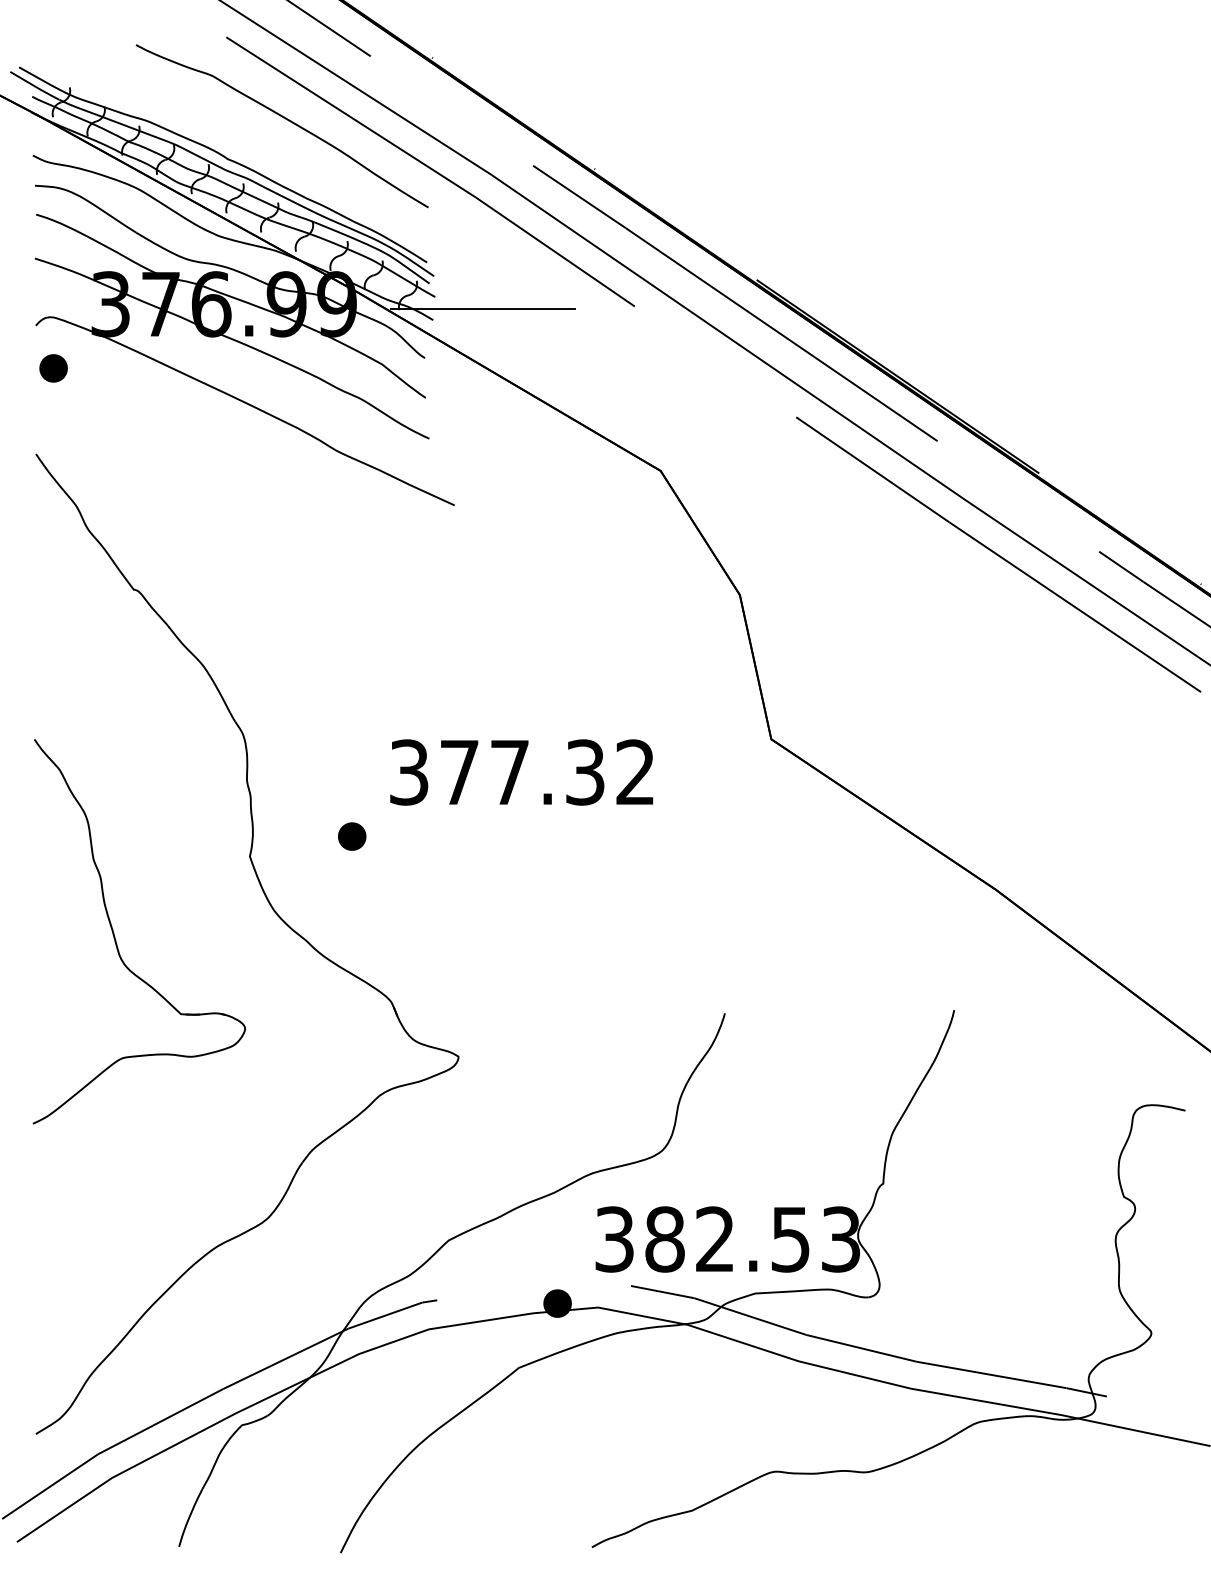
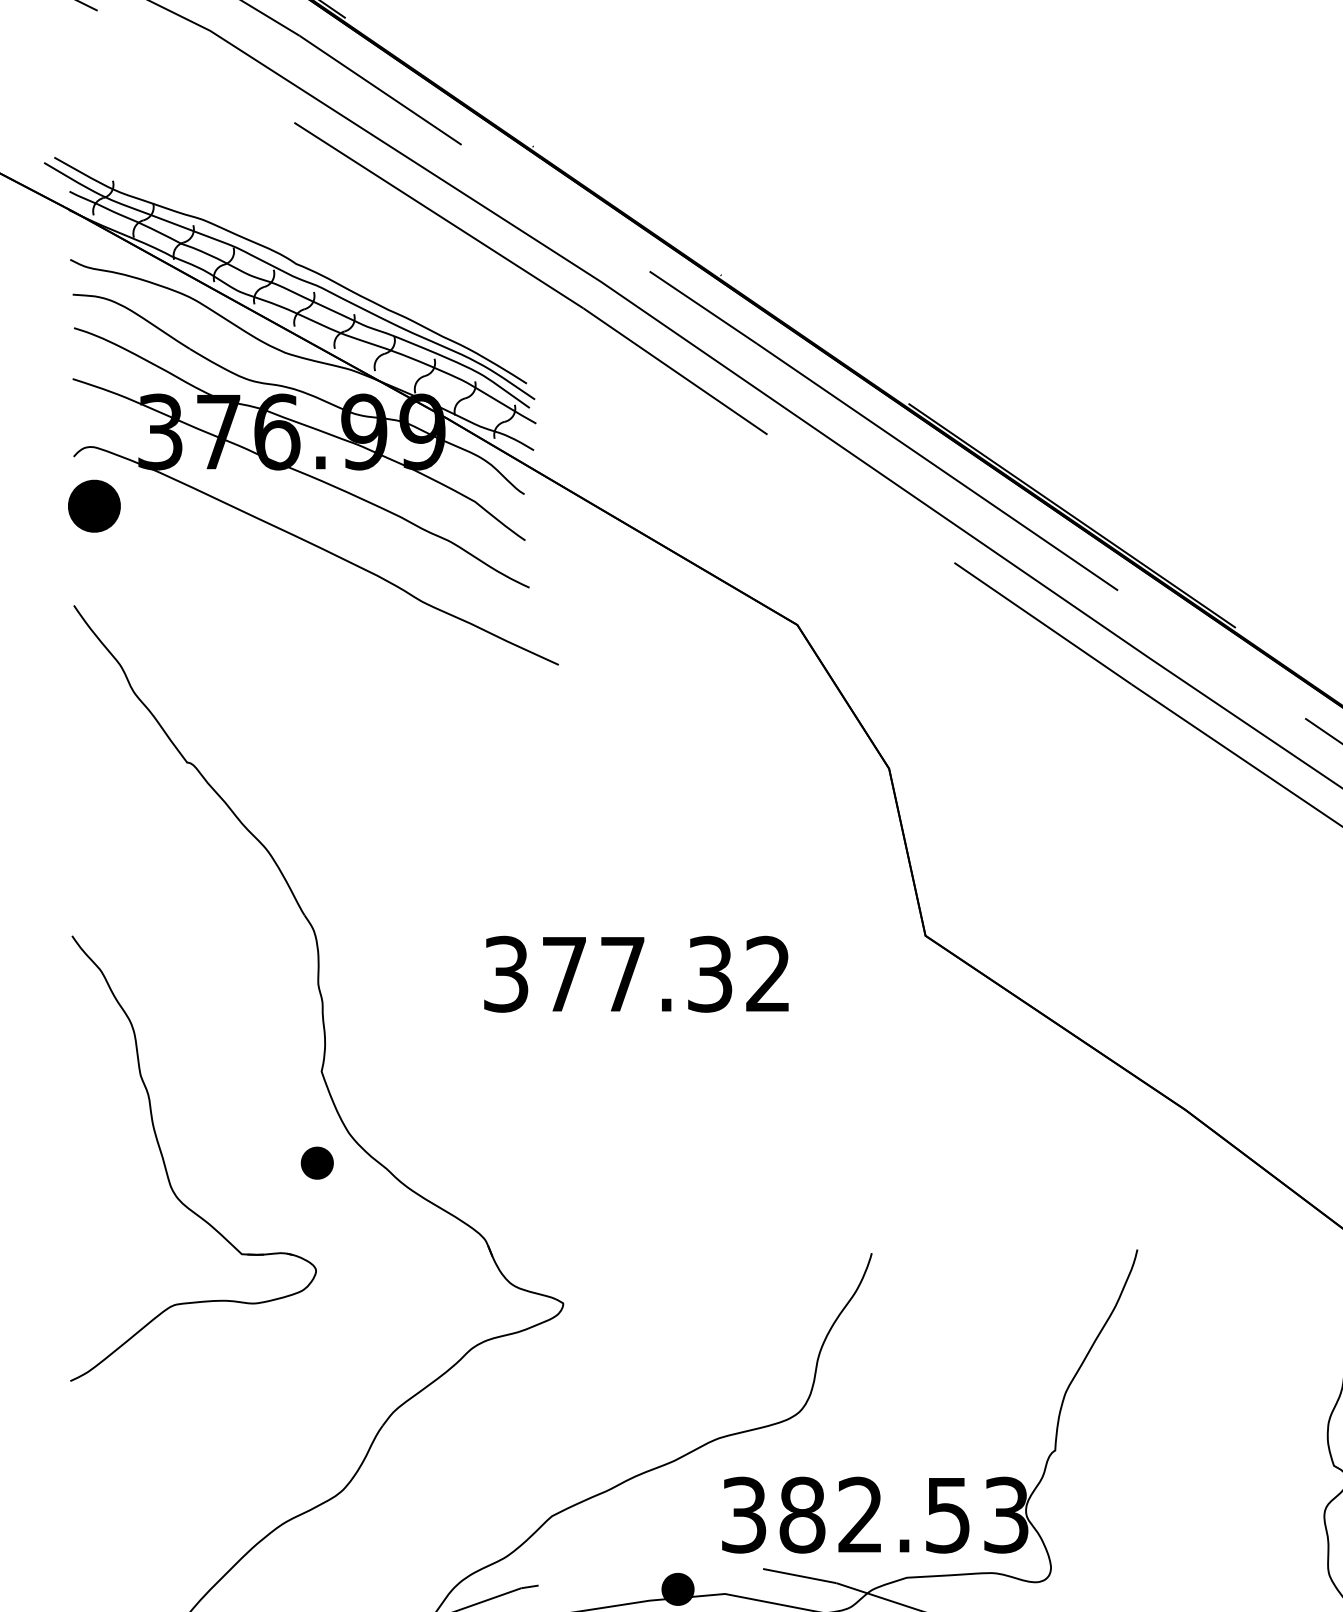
curve: (285, 119) -> (362, 217), removed
line: (482, 309) -> (591, 438), removed
part: (53, 368) -> (94, 506), size x1.6
part: (352, 836) -> (317, 1163), moved

